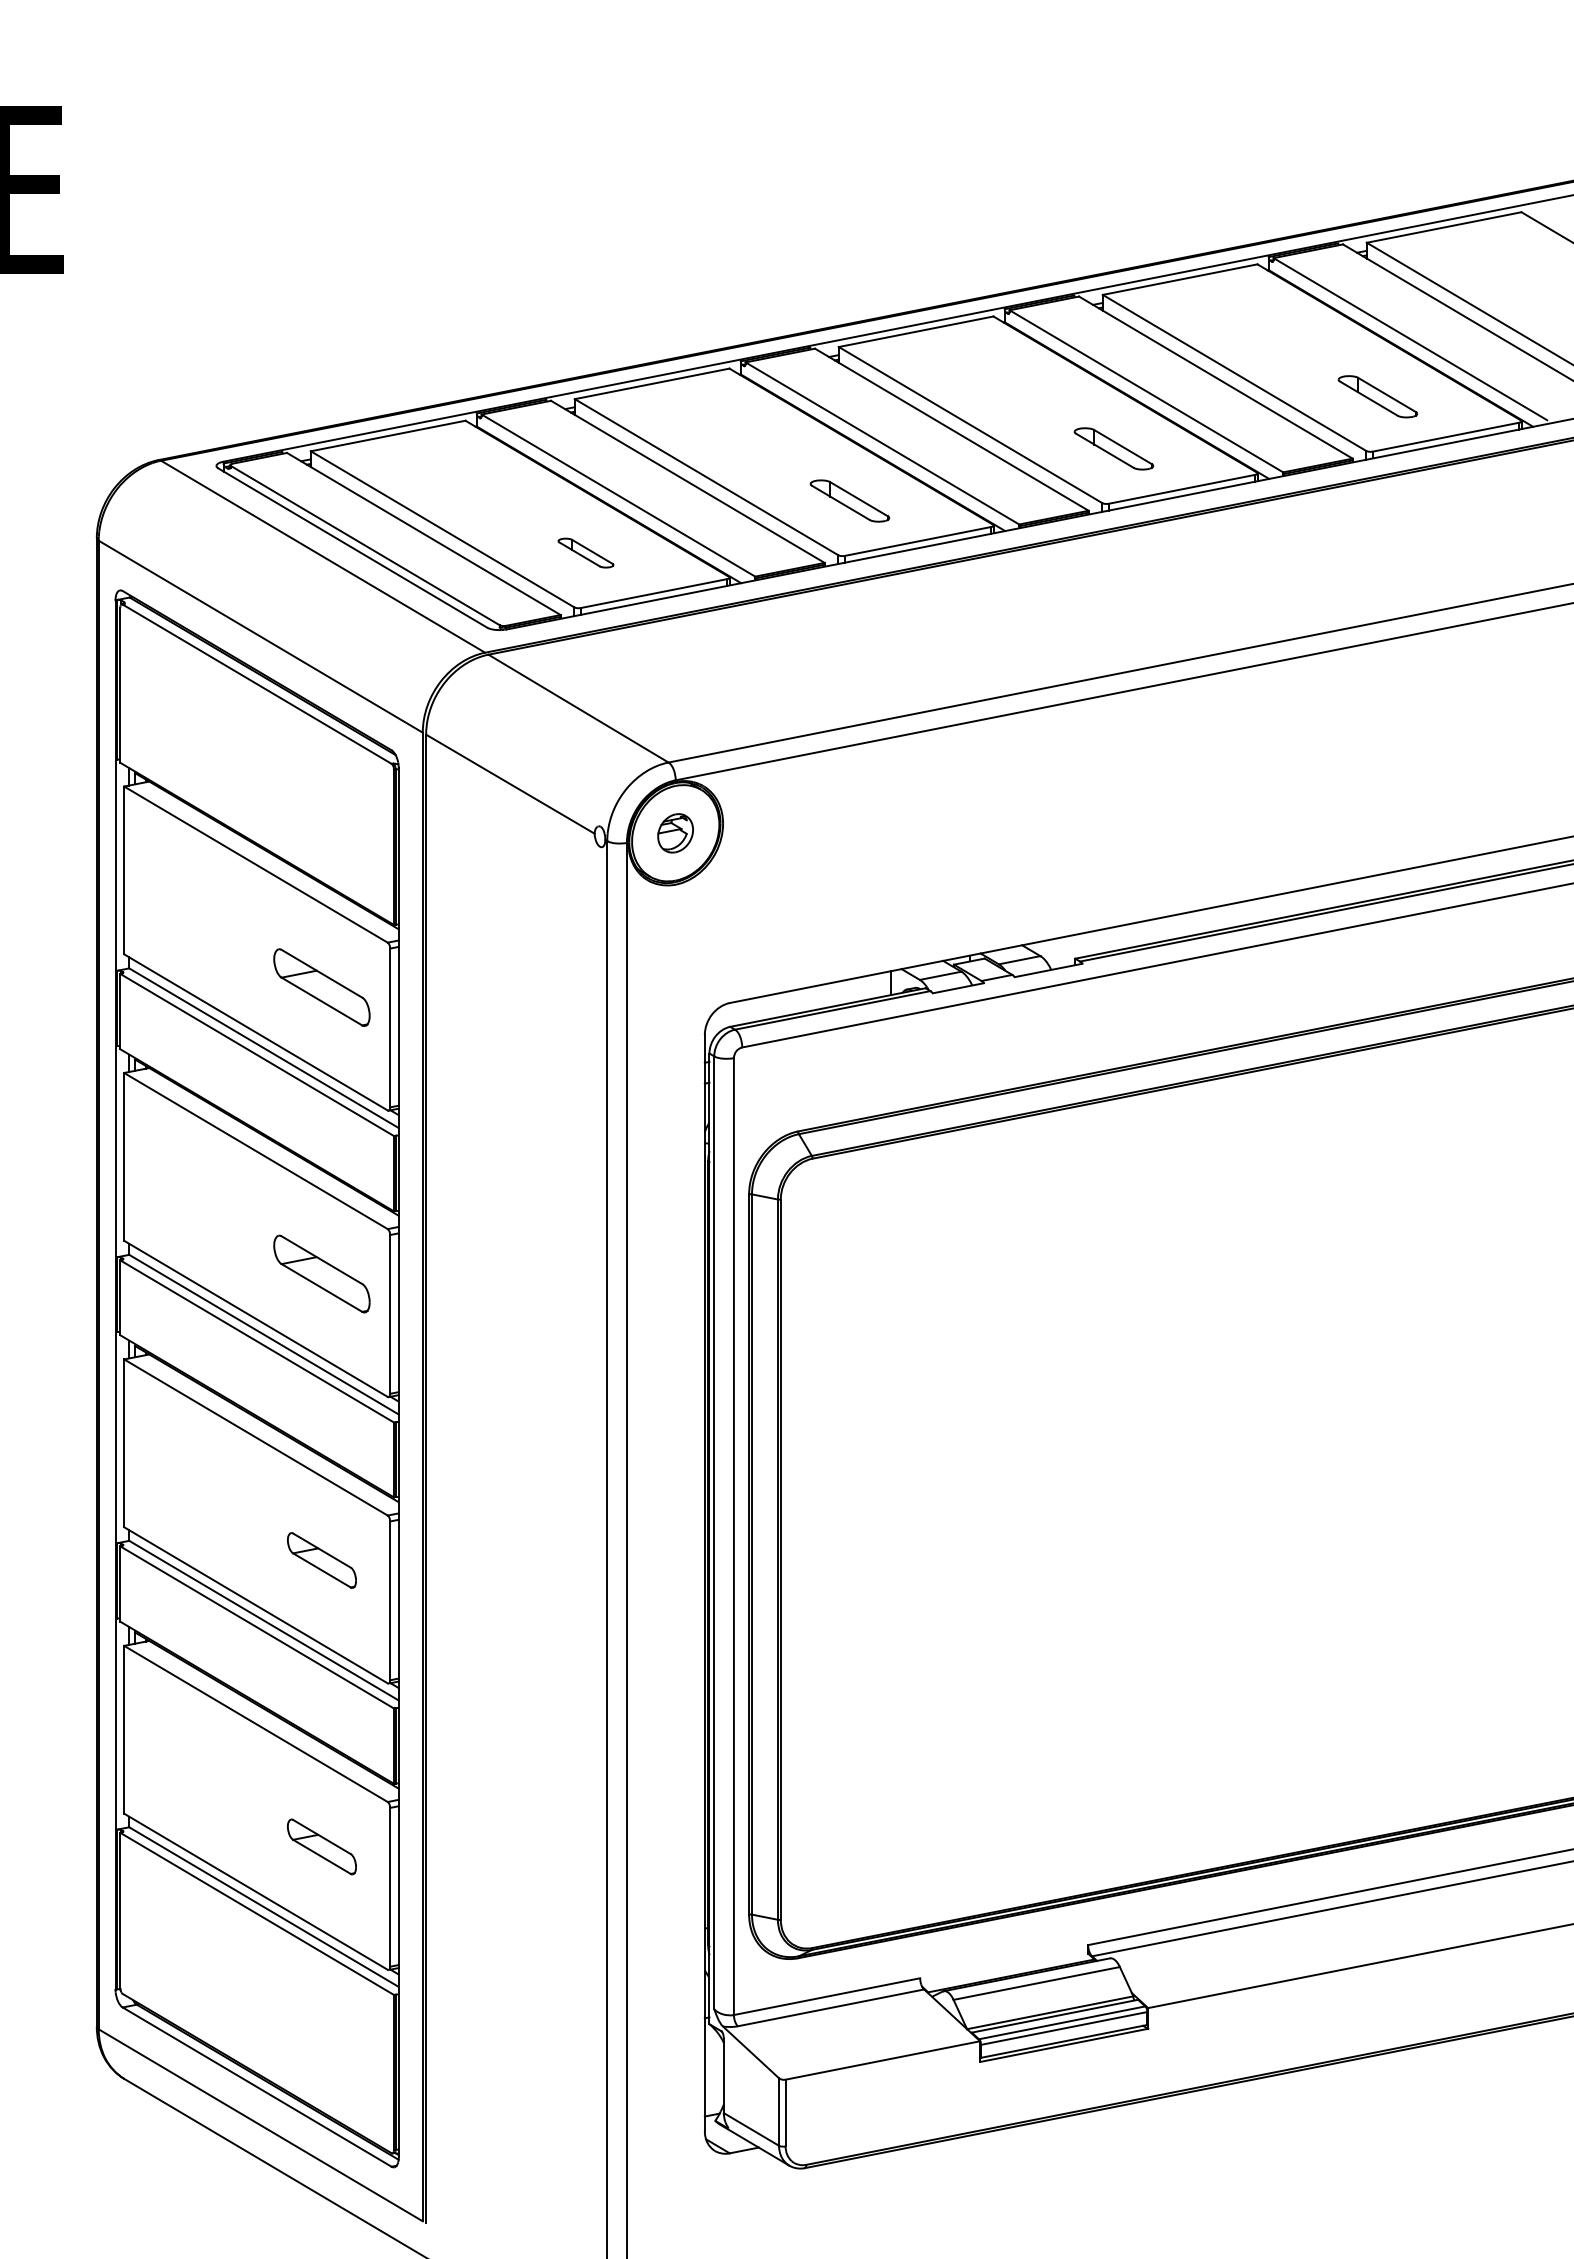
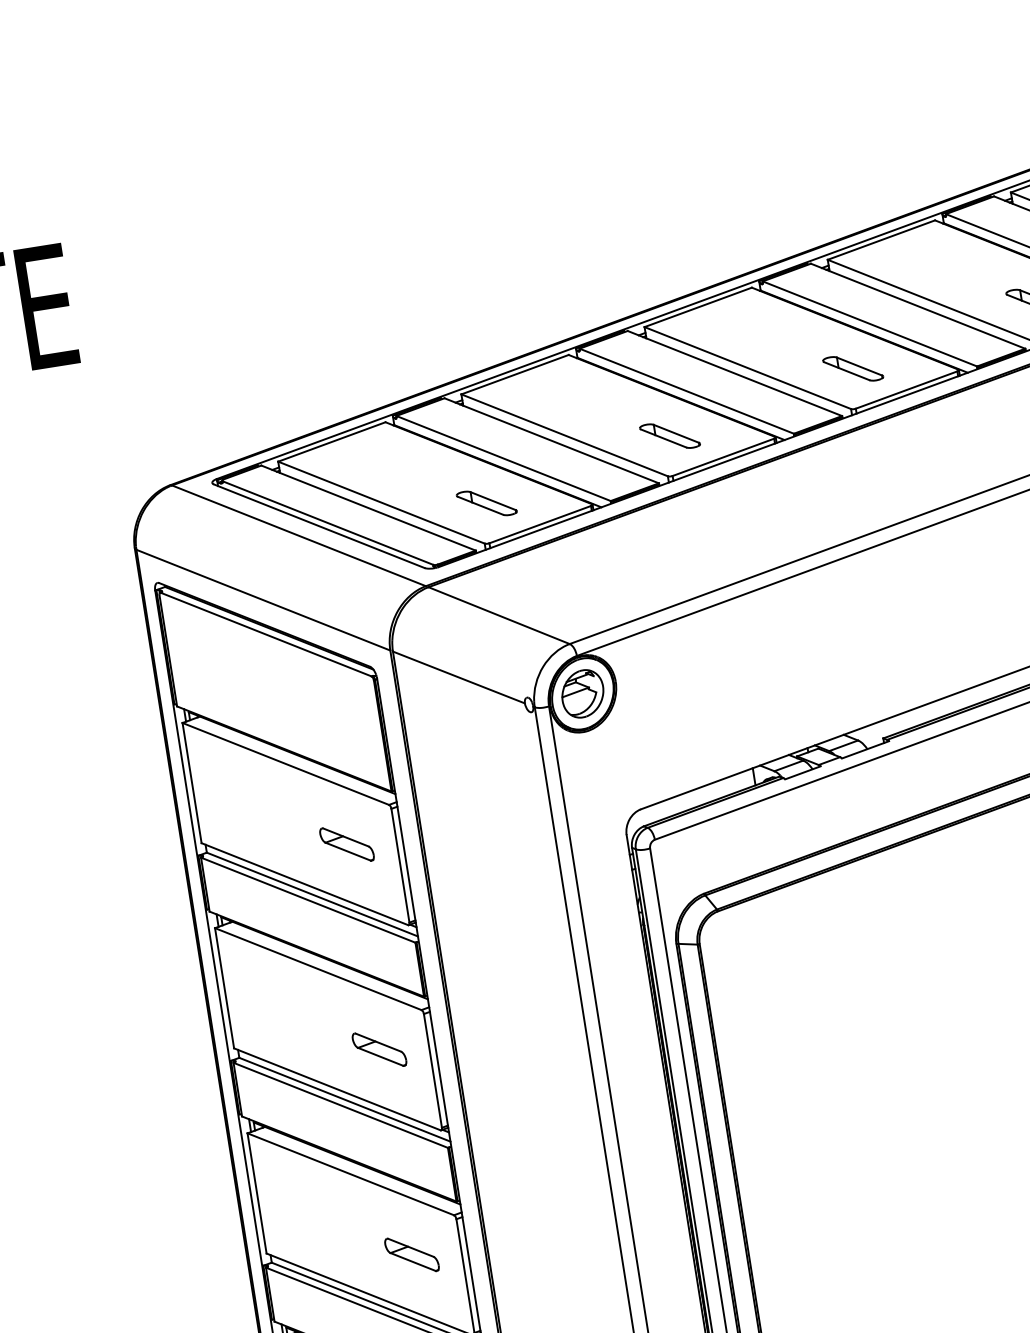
part: (585, 552) -> (486, 503), size x1.43
part: (675, 833) -> (582, 694), size x1.67
part: (321, 987) -> (346, 844), size x0.71
part: (321, 1273) -> (379, 1049), size x0.71

